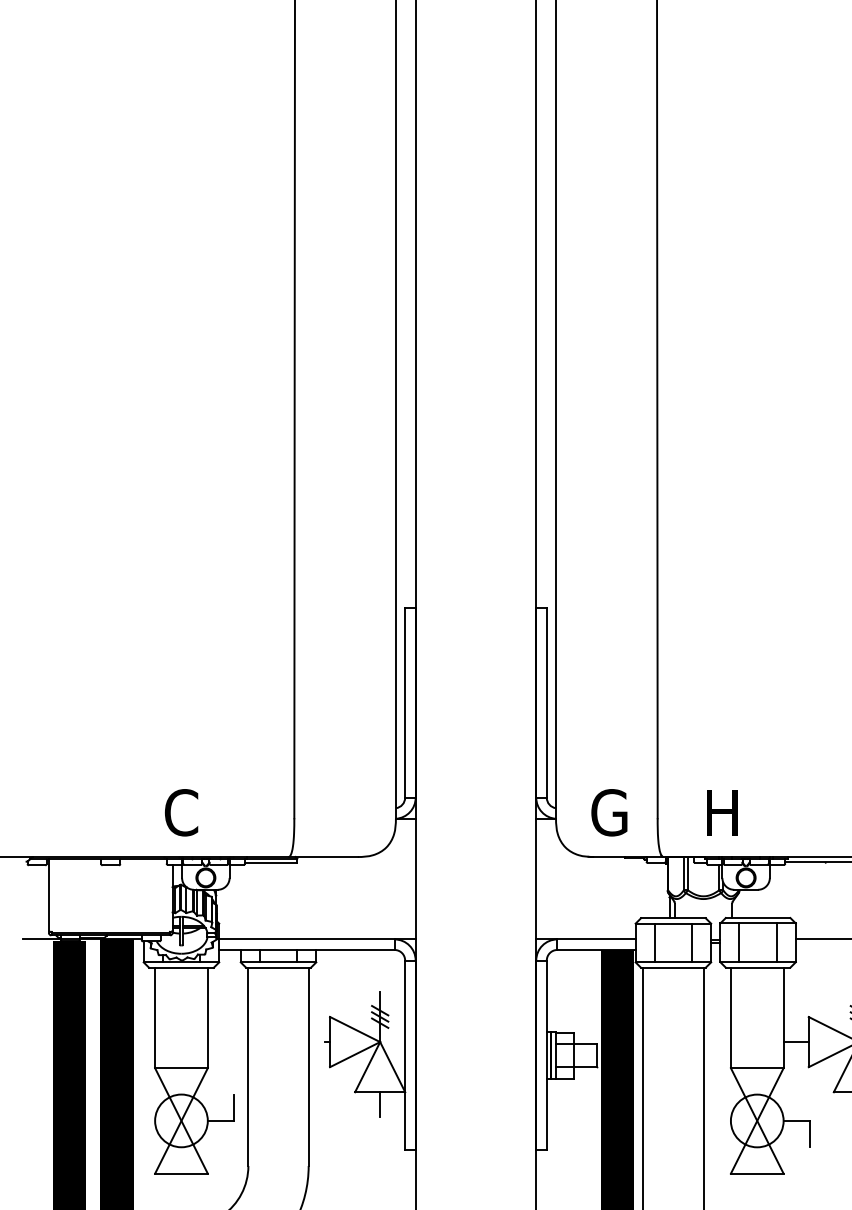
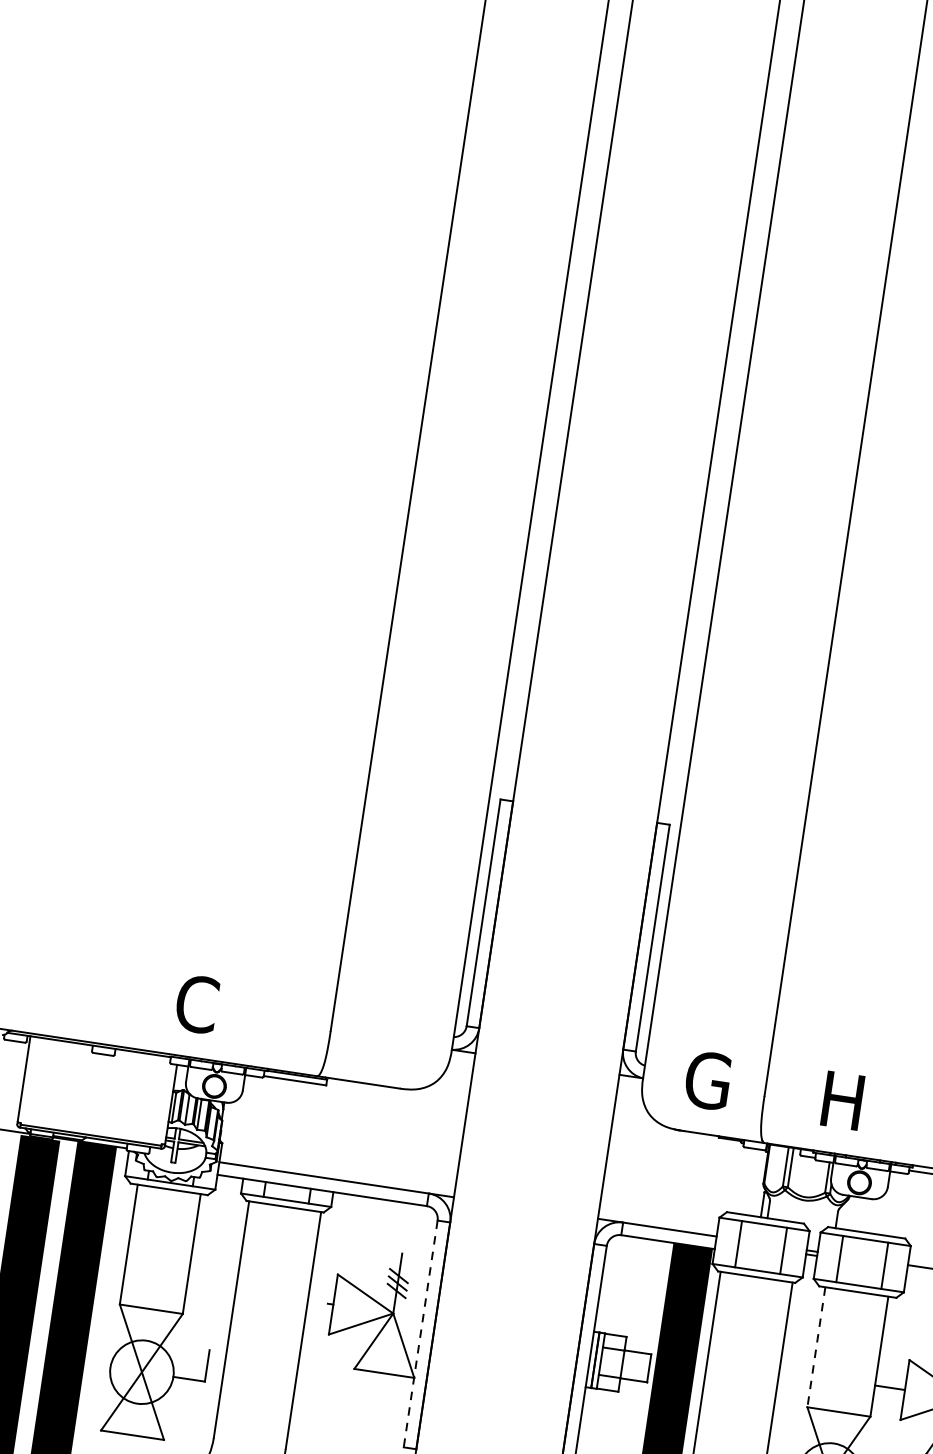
line: (730, 1018) -> (815, 1347), solid -> dashed
line: (405, 1055) -> (421, 1334), solid -> dashed
line: (380, 1104) -> (382, 1388), removed

